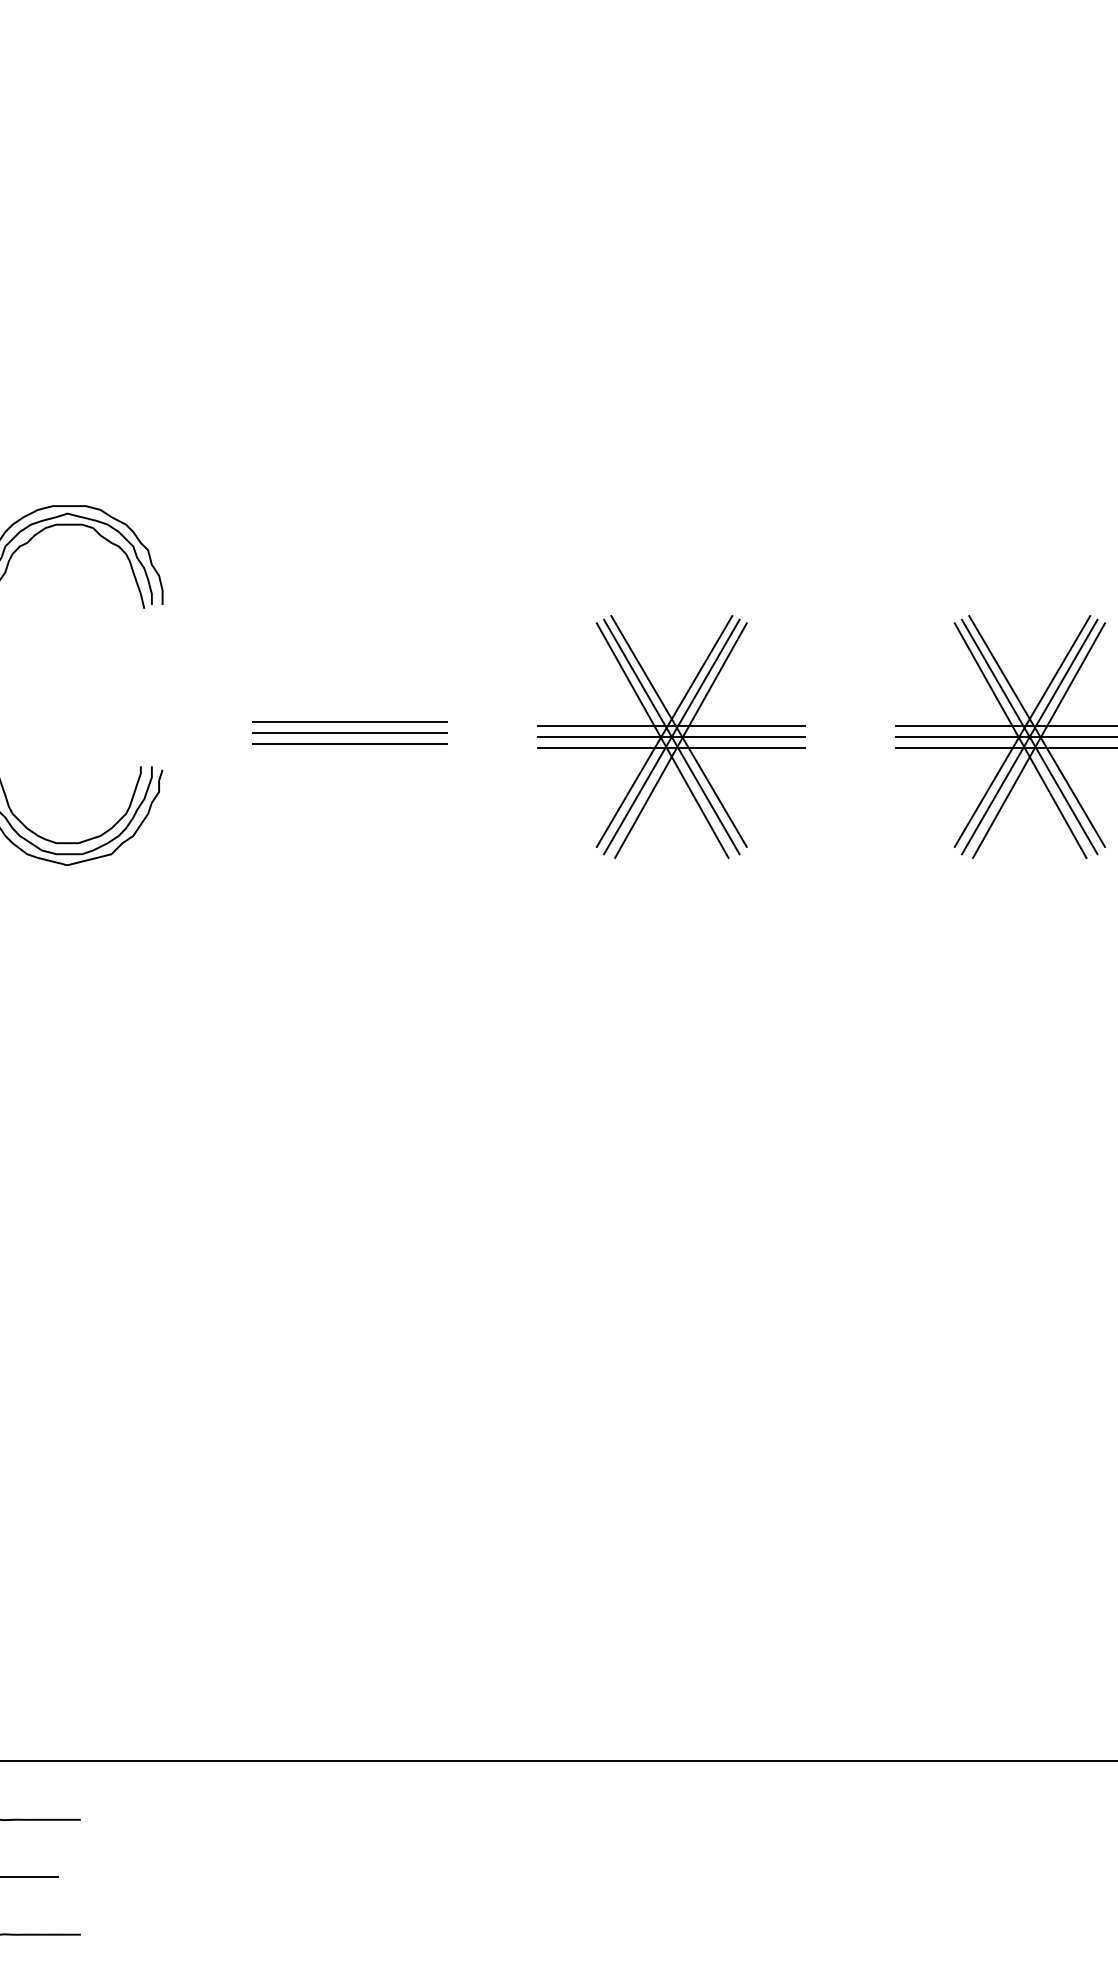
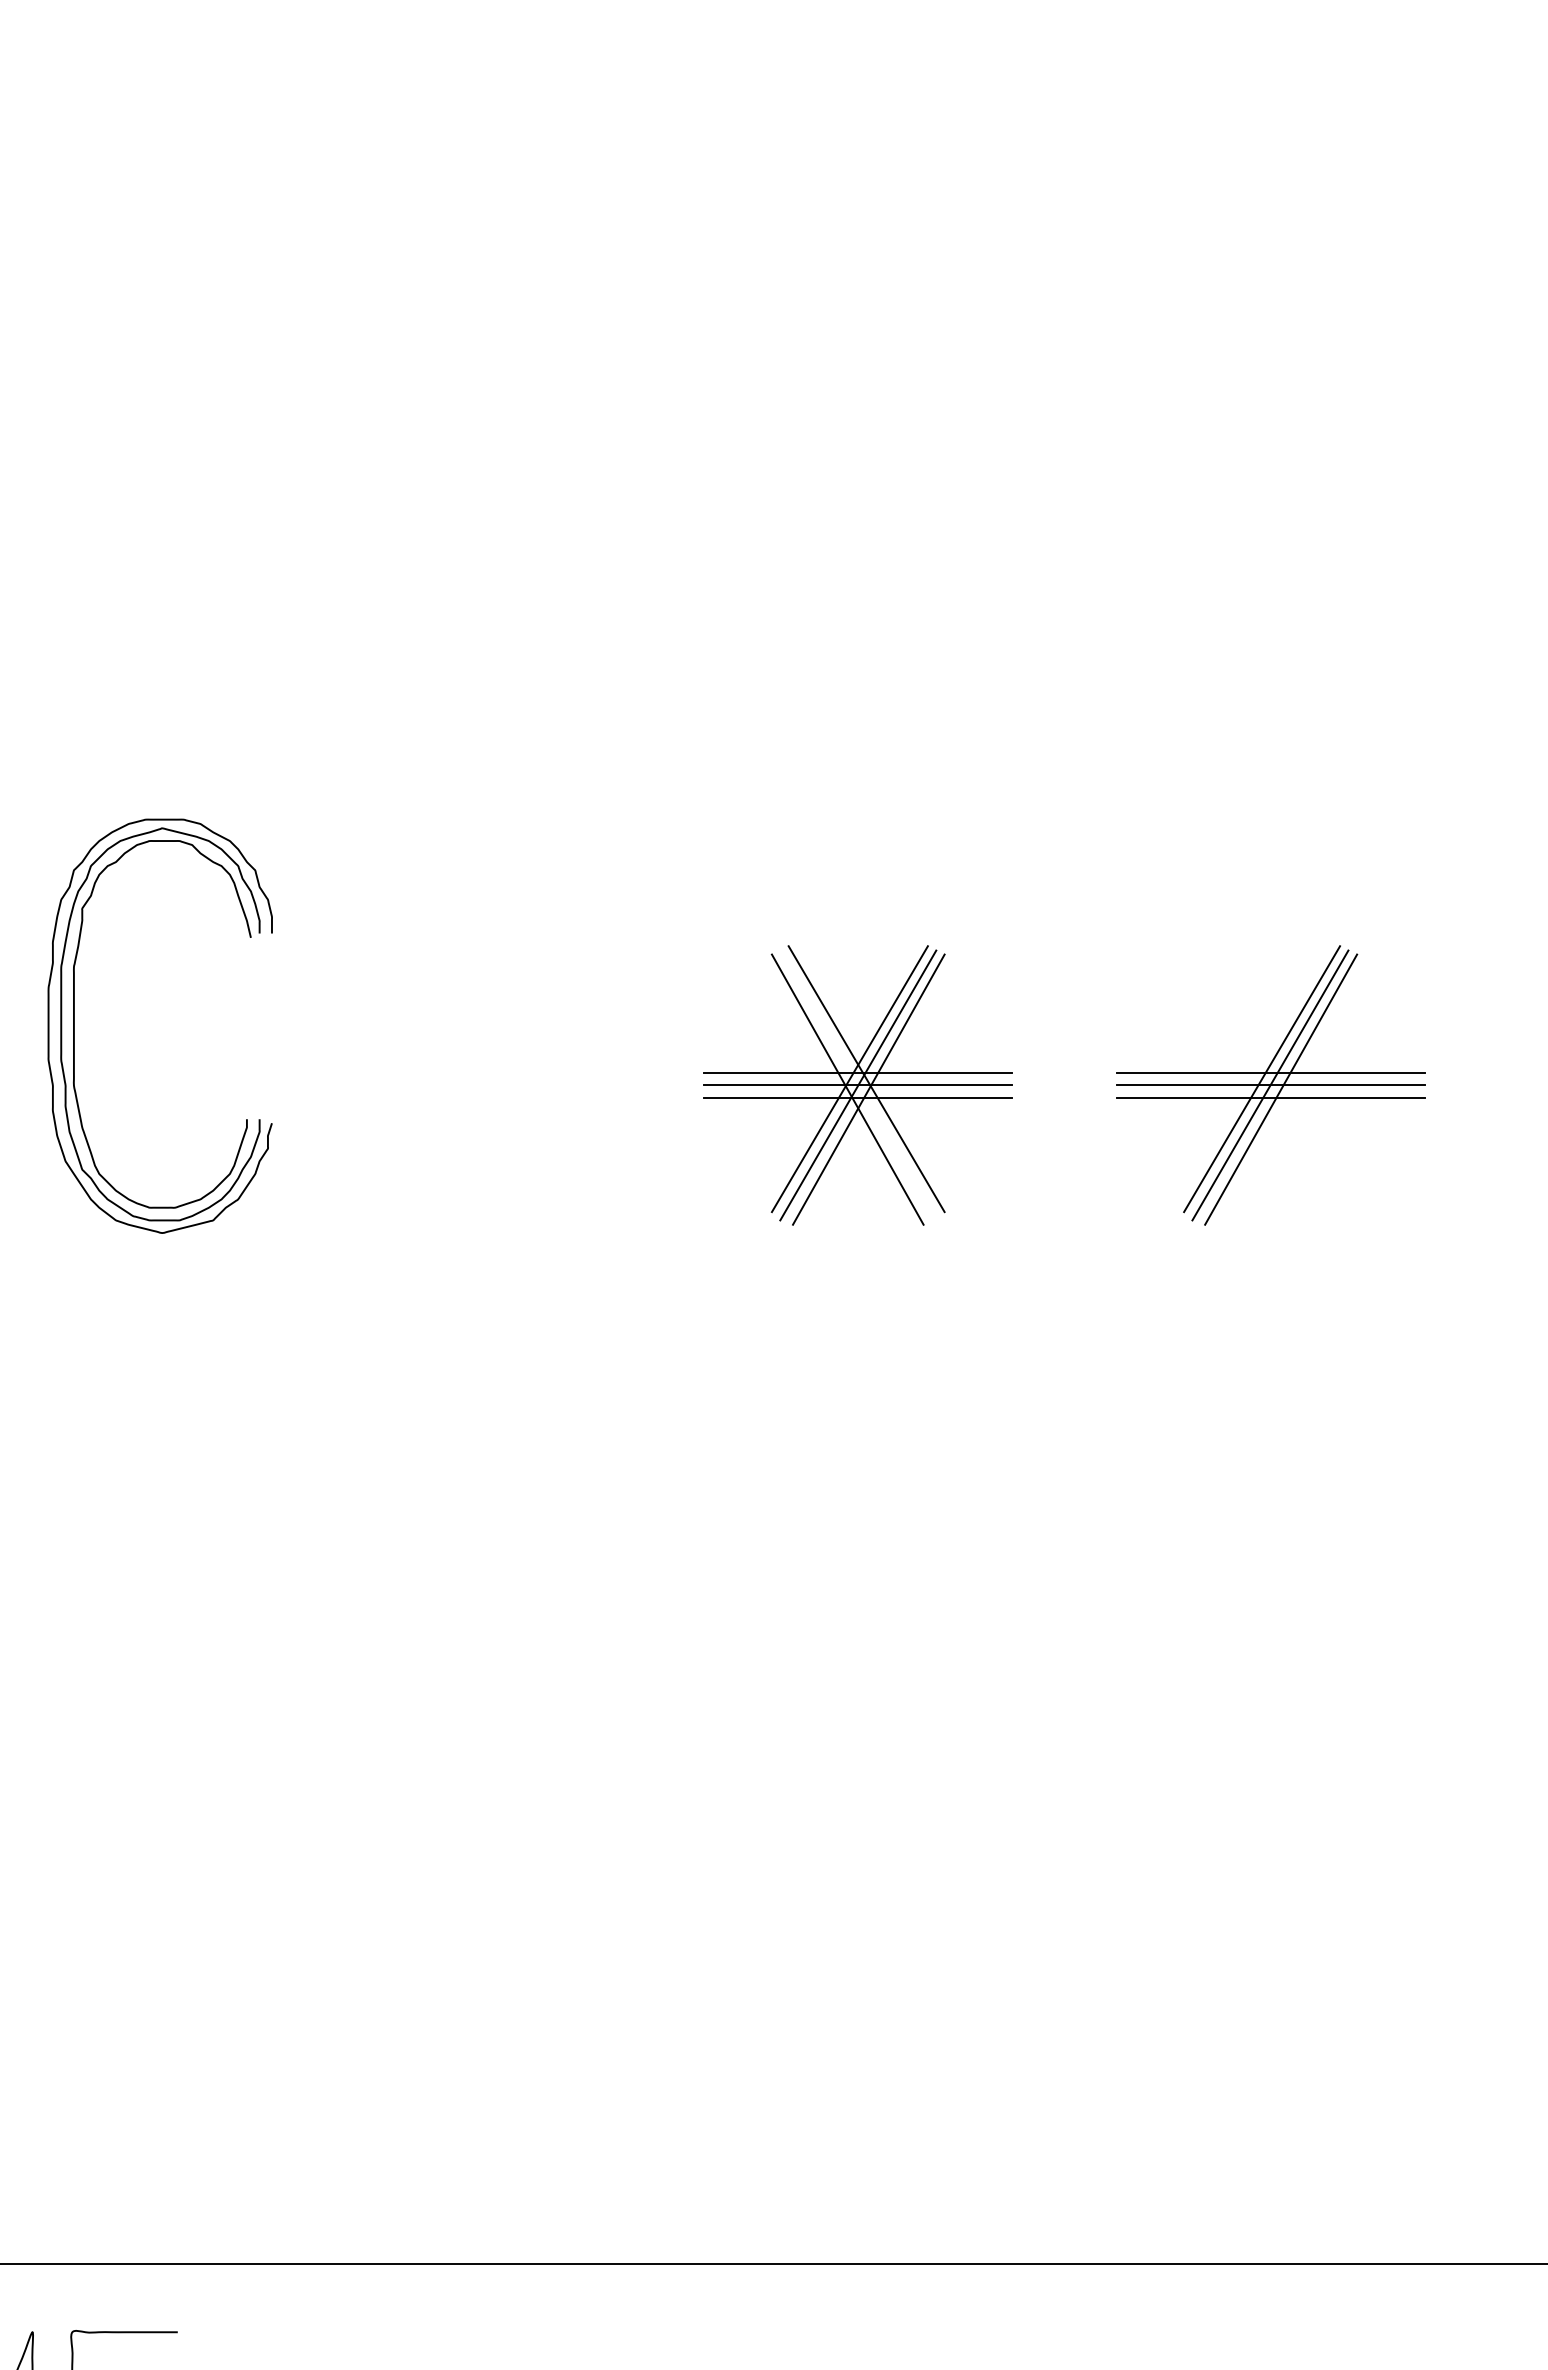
line: (350, 721) -> (488, 1067), removed
line: (1036, 731) -> (1278, 1079), removed
line: (349, 733) -> (487, 1081), removed
line: (672, 737) -> (858, 1085), removed
line: (1029, 737) -> (1270, 1085), removed
line: (1020, 740) -> (1259, 1089), removed
line: (349, 743) -> (487, 1093), removed

